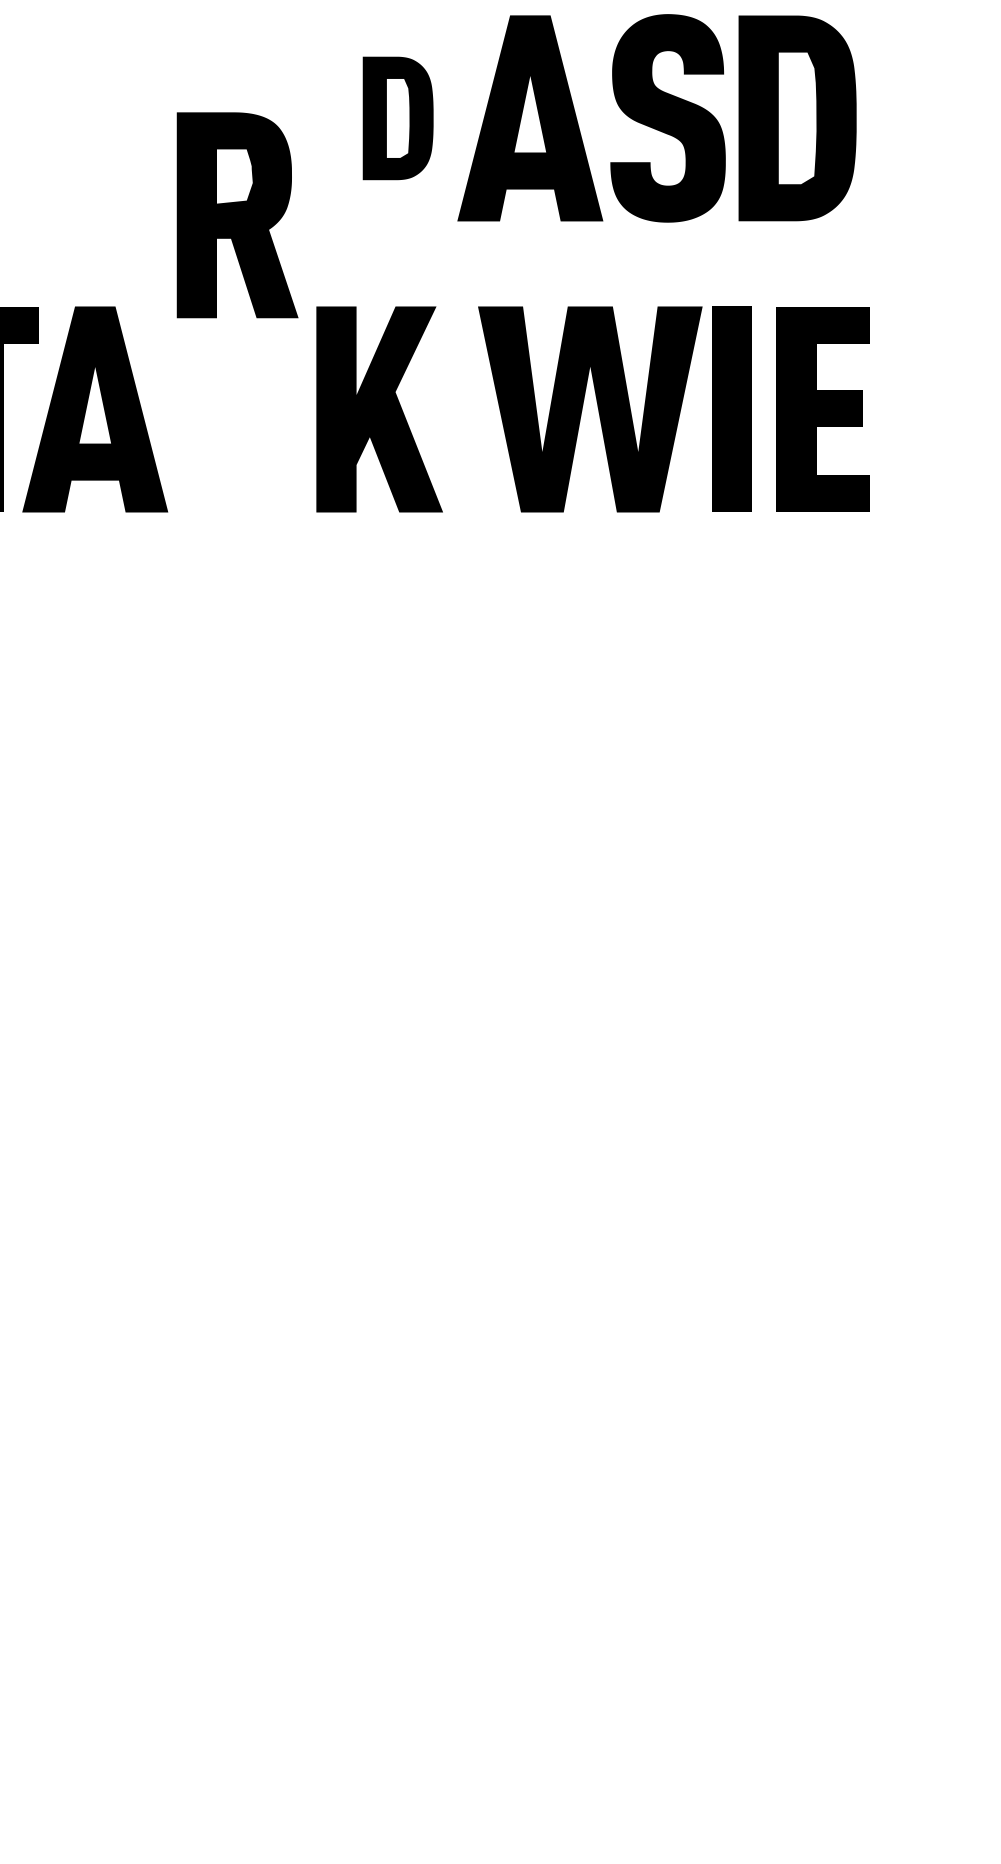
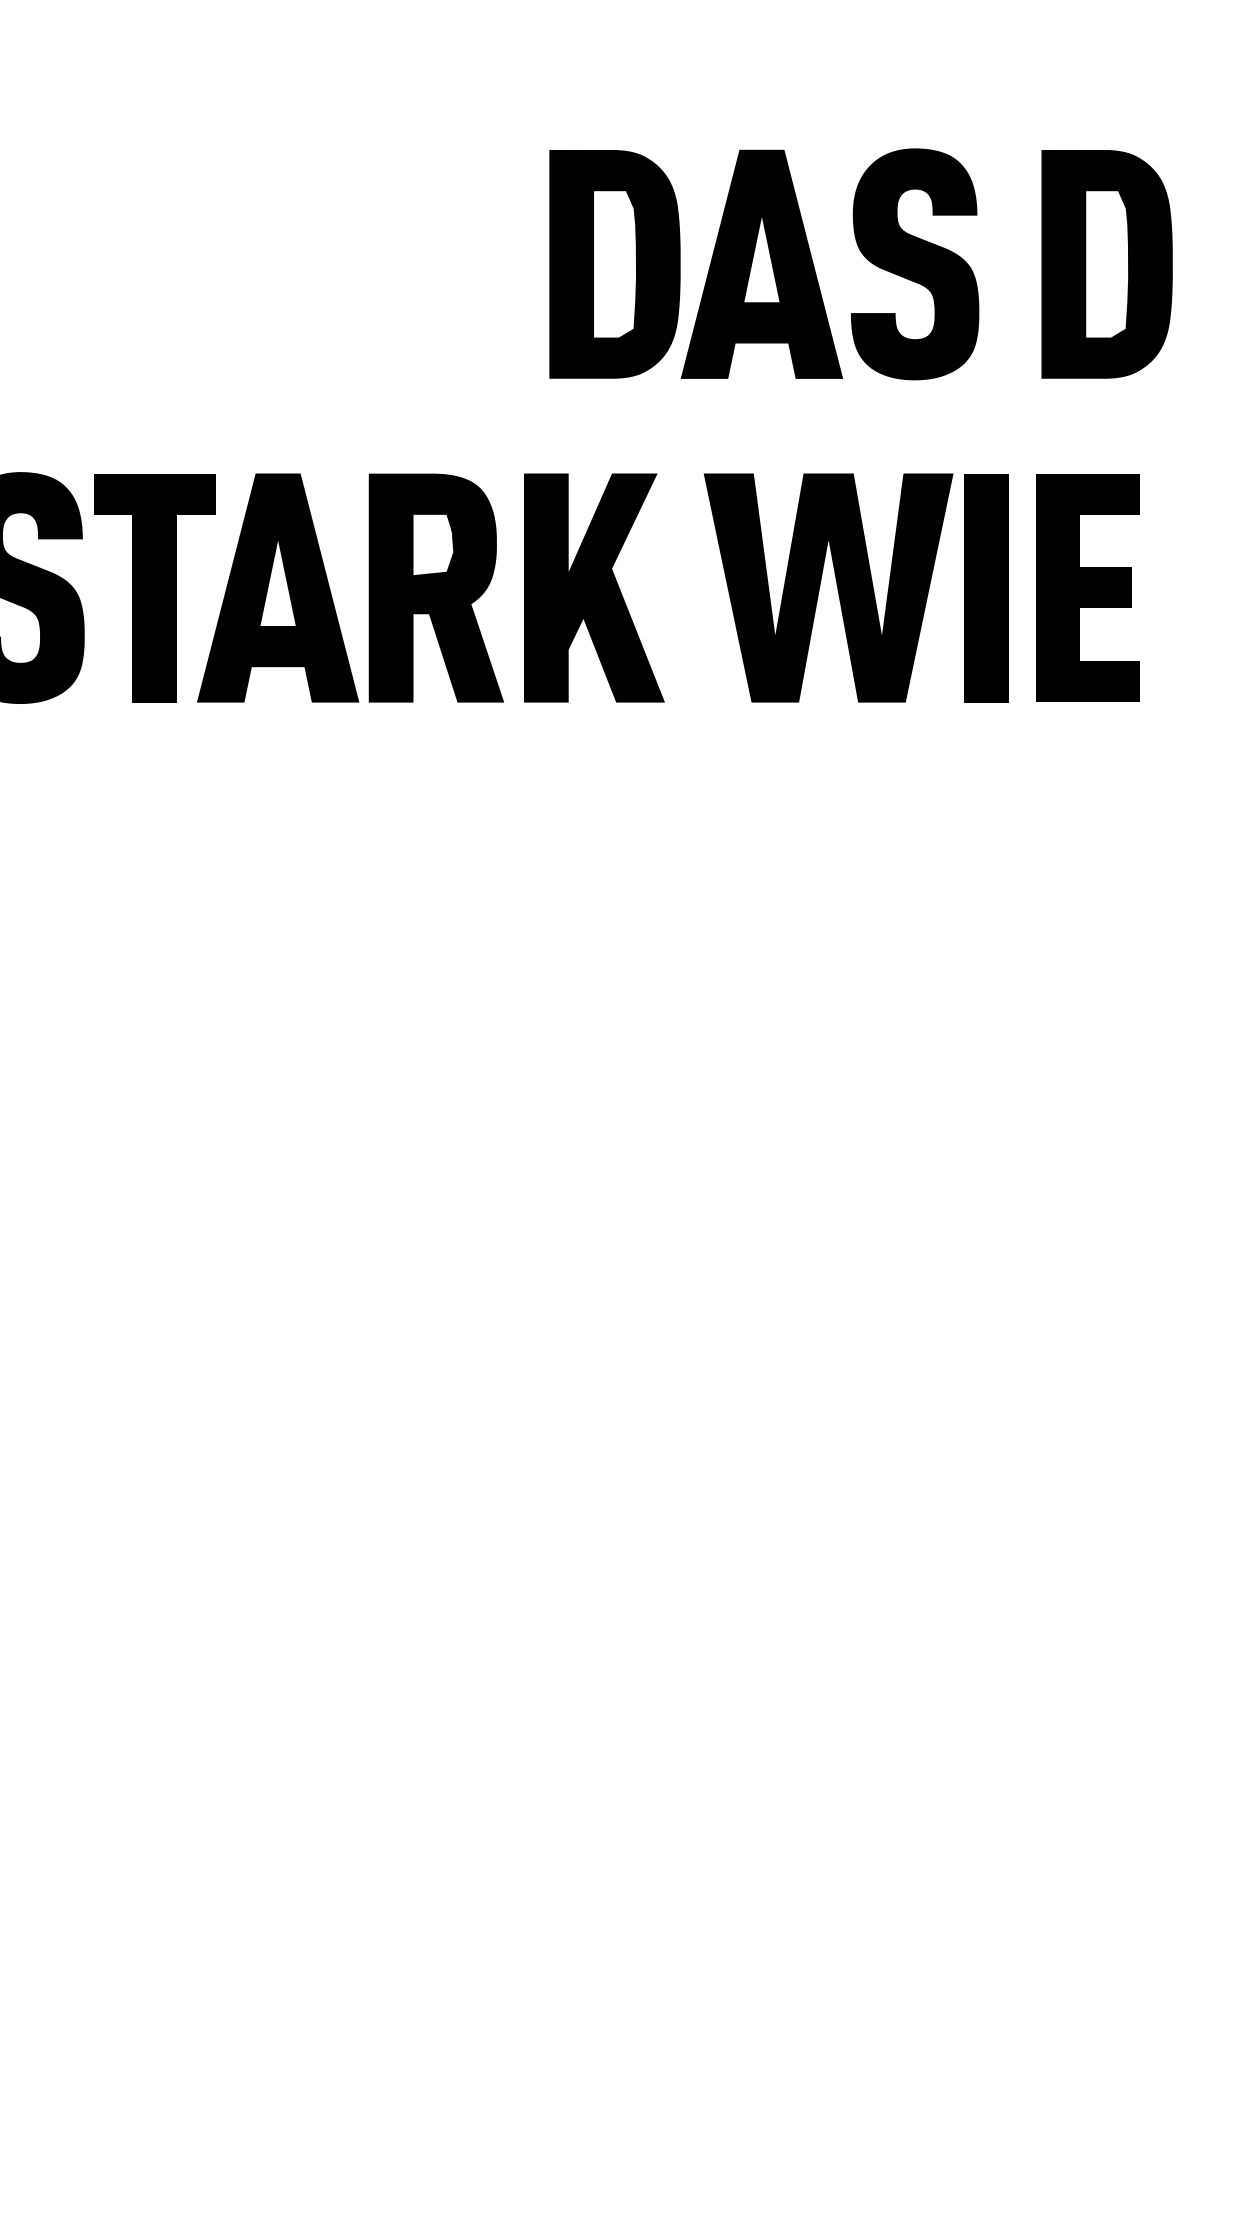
part: (397, 118) -> (614, 264), size x1.67
part: (797, 118) -> (1106, 264), moved
part: (236, 214) -> (435, 587), moved

